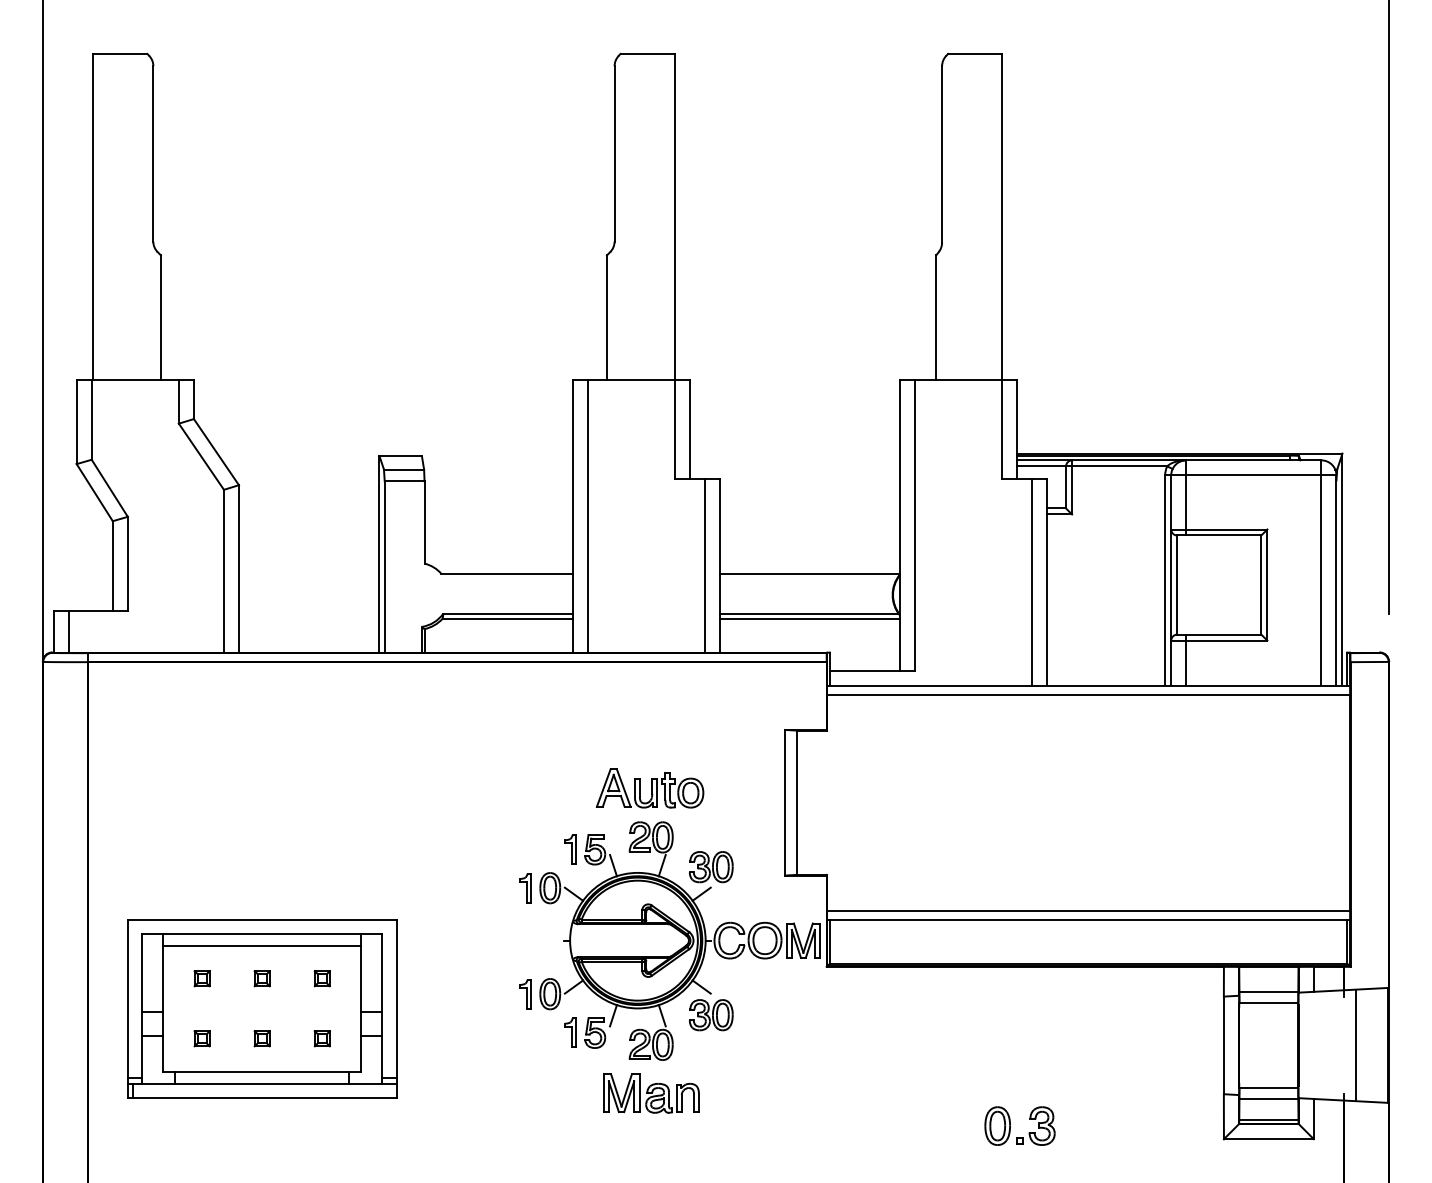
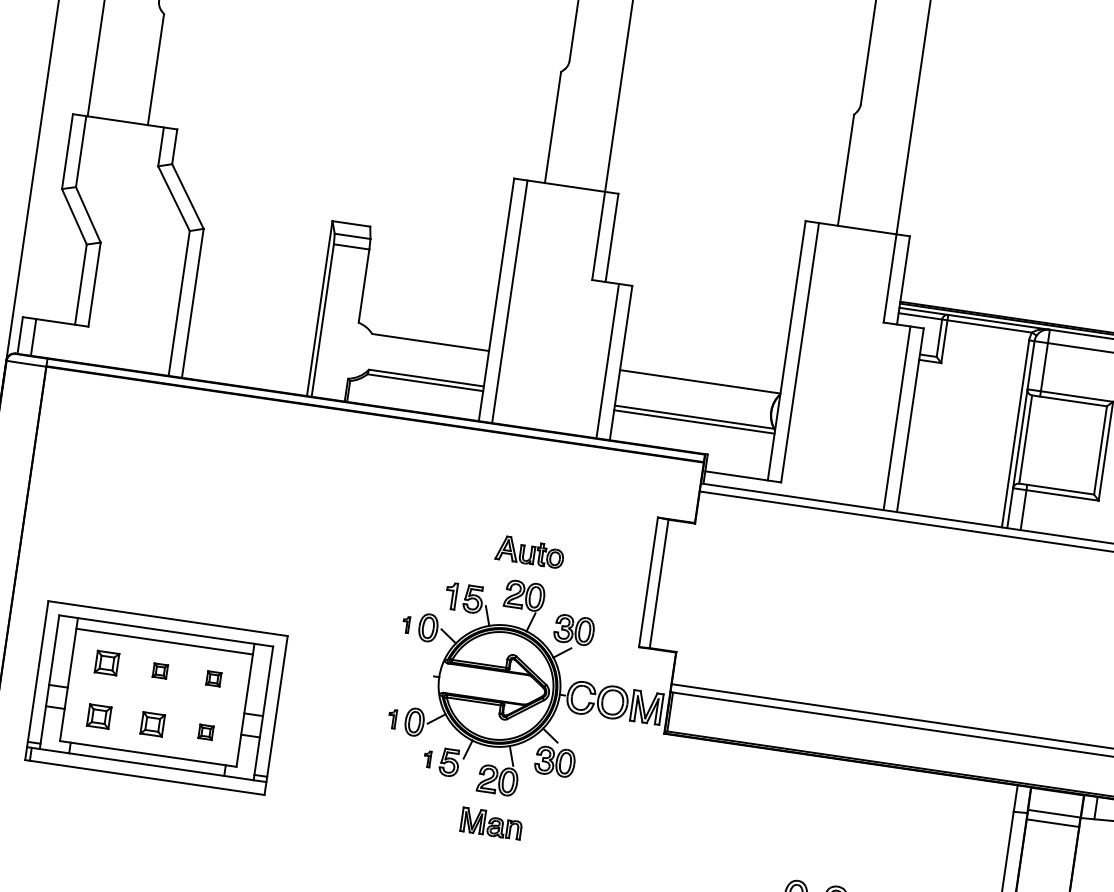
part: (649, 788) -> (529, 552), size x0.7
part: (525, 888) -> (406, 624), size x0.6
part: (201, 978) -> (106, 662), size x1.6
part: (525, 994) -> (392, 719), size x0.7
part: (570, 1032) -> (427, 758), size x0.6
part: (201, 1038) -> (98, 716), size x1.6
part: (261, 1038) -> (151, 724), size x1.6
part: (651, 1093) -> (491, 823), size x0.7

